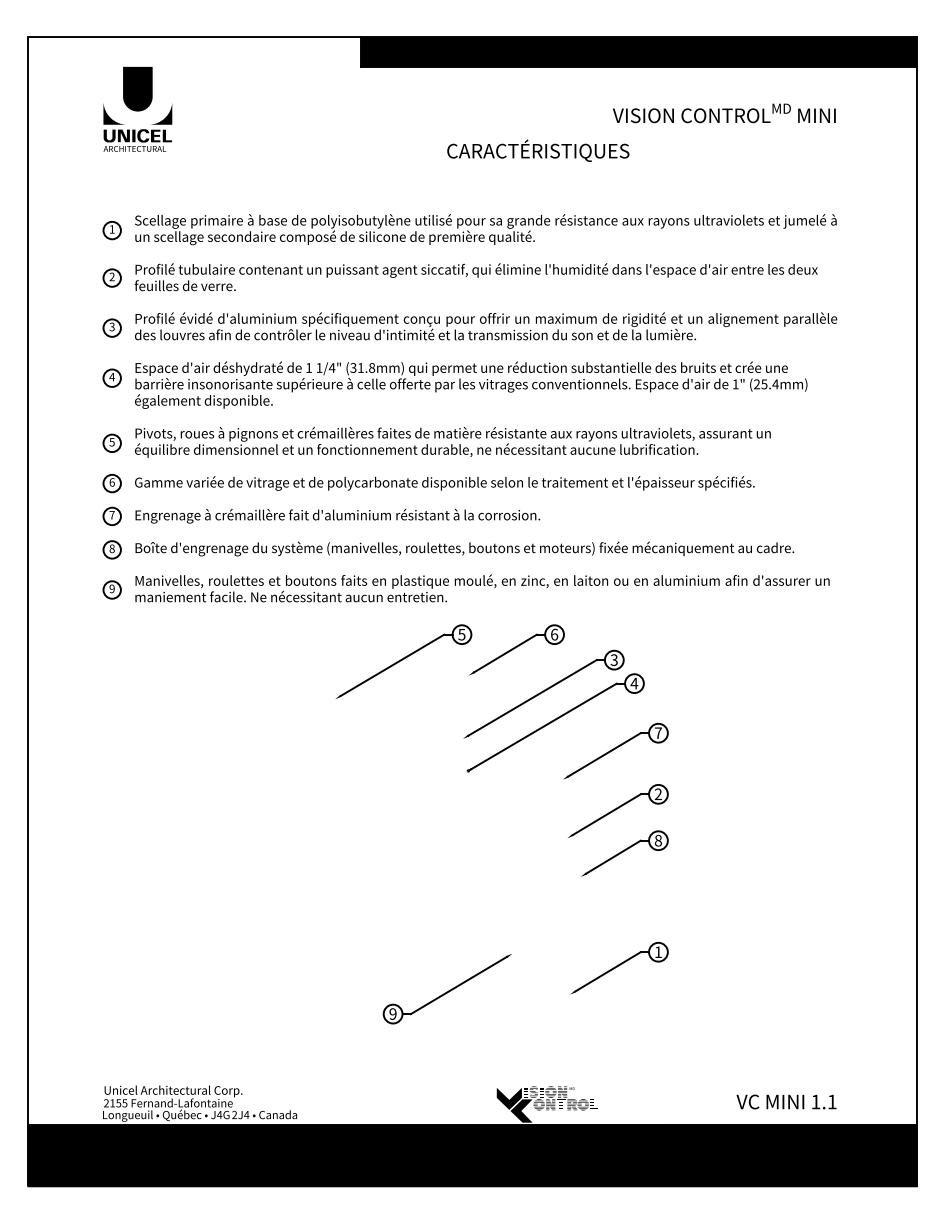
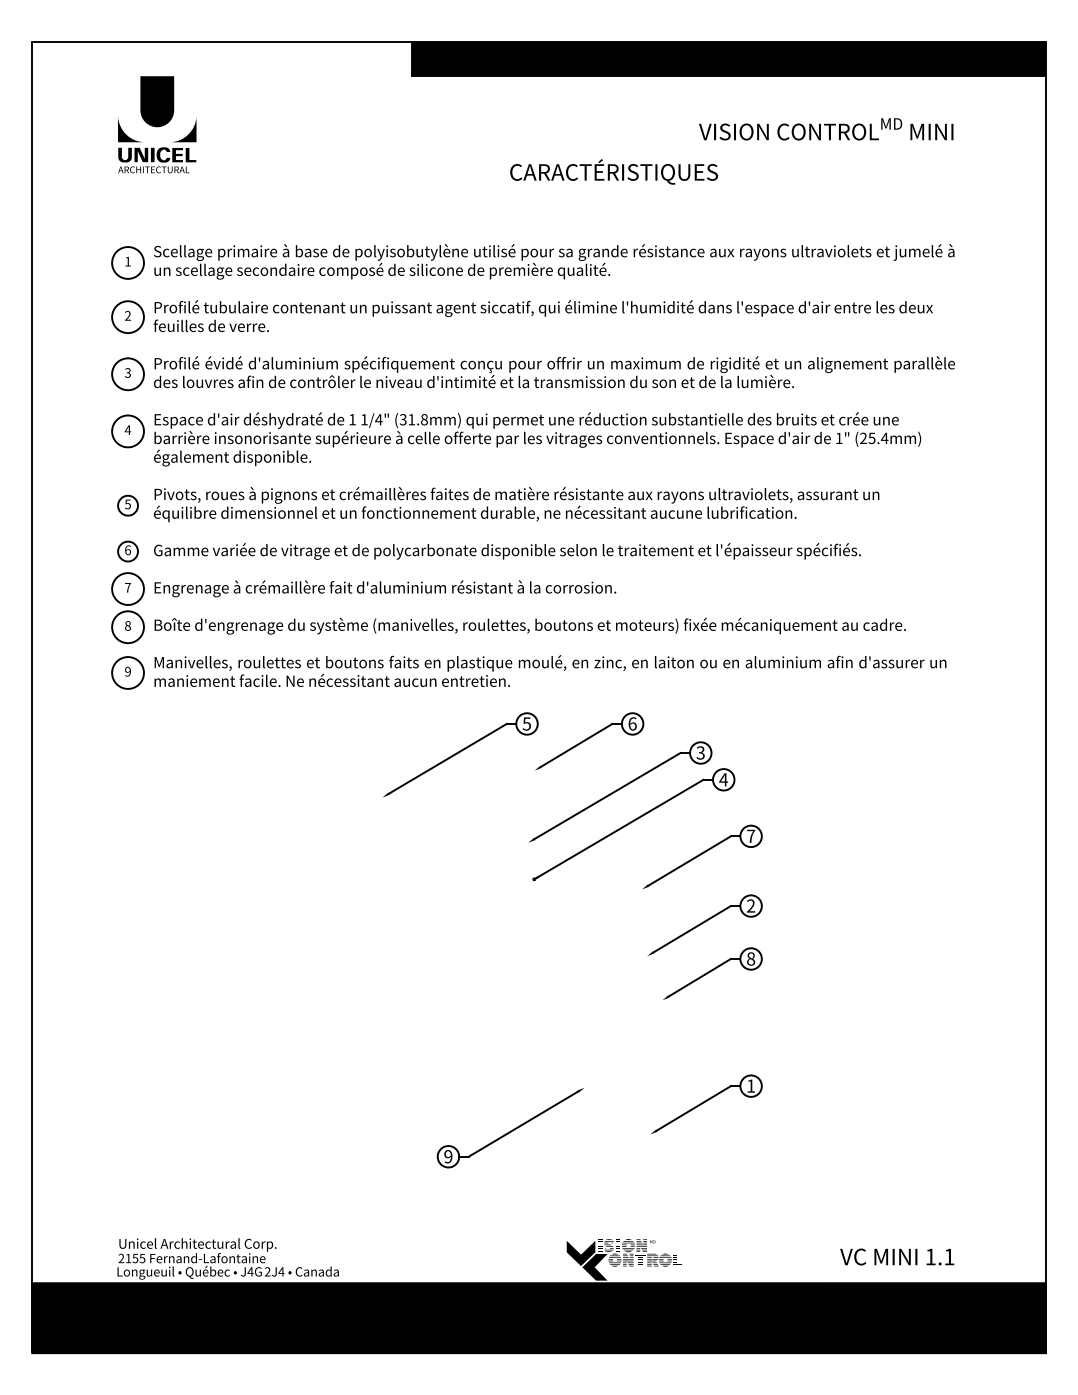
circle: (111, 230) -> (127, 262), size x1.6
circle: (111, 277) -> (127, 316), size x1.6
circle: (111, 327) -> (127, 373), size x1.6
circle: (111, 377) -> (127, 430), size x1.6
circle: (111, 516) -> (127, 589), size x1.6
circle: (111, 549) -> (127, 626), size x1.6
circle: (111, 589) -> (127, 672), size x1.6

